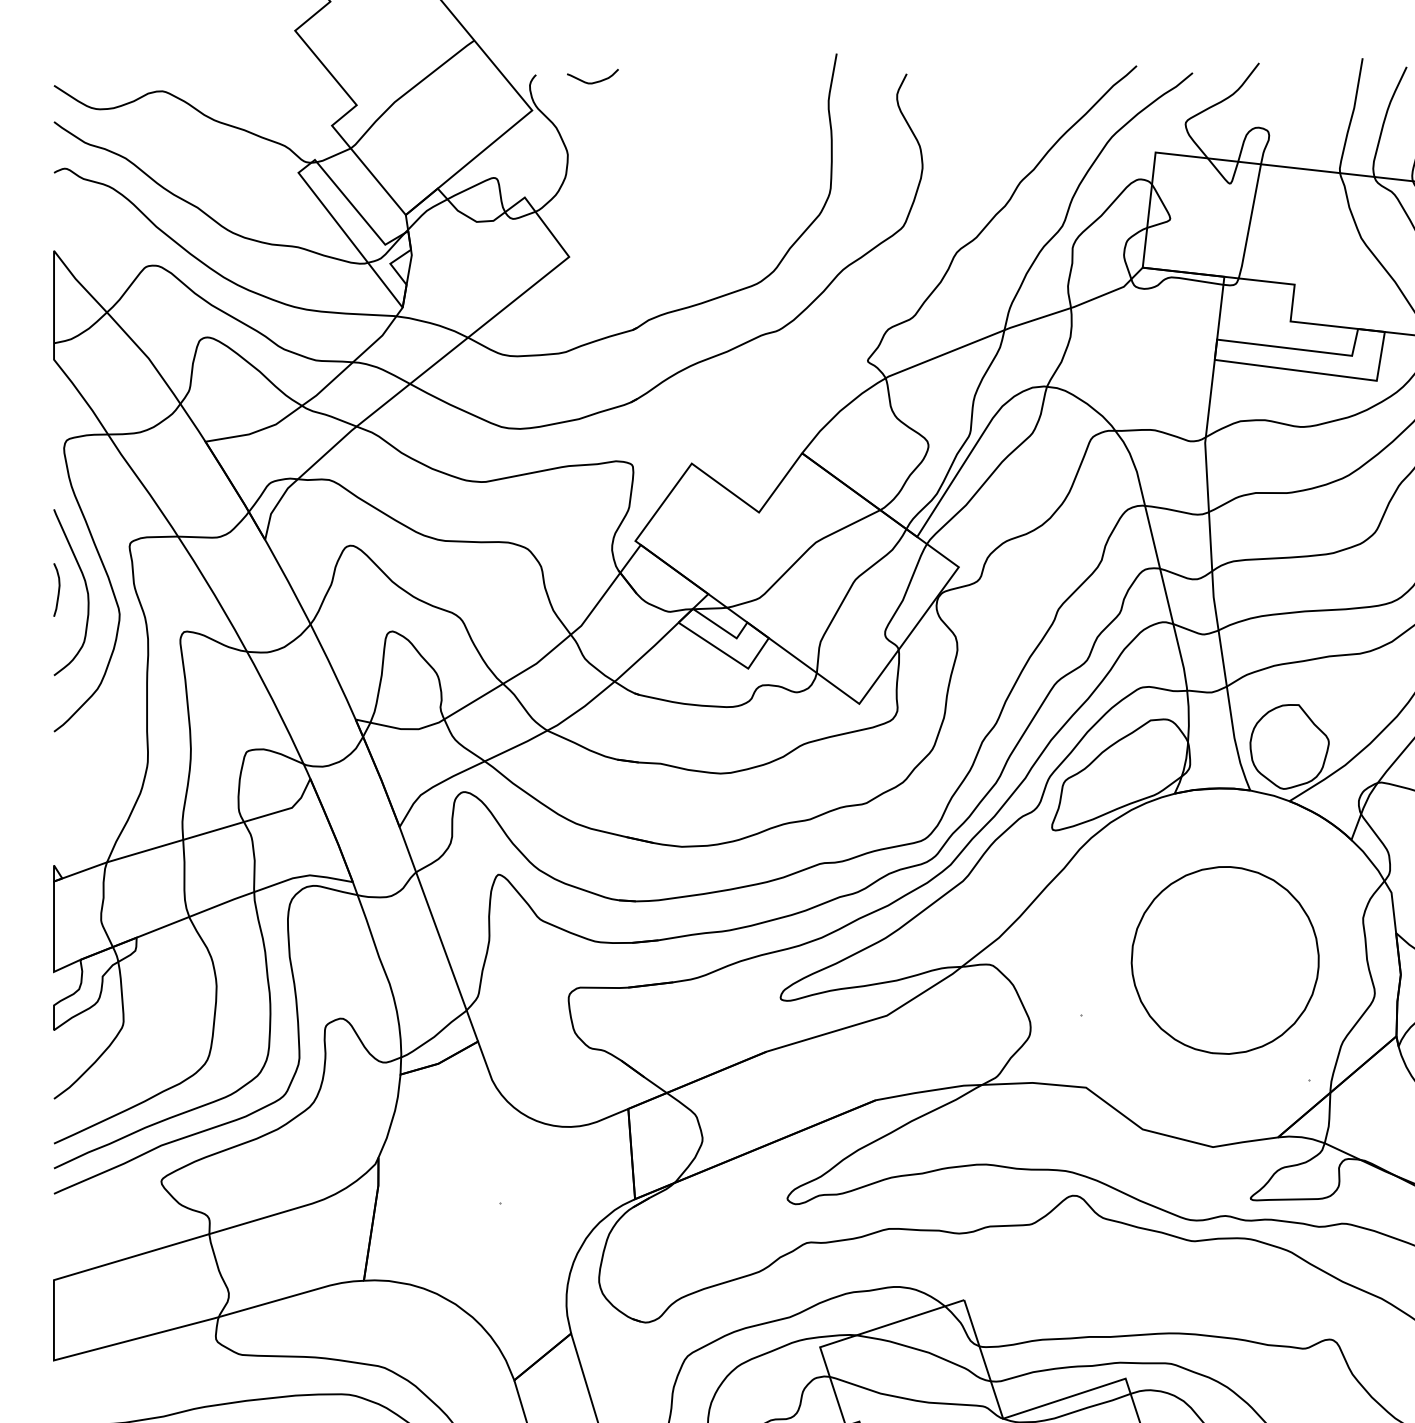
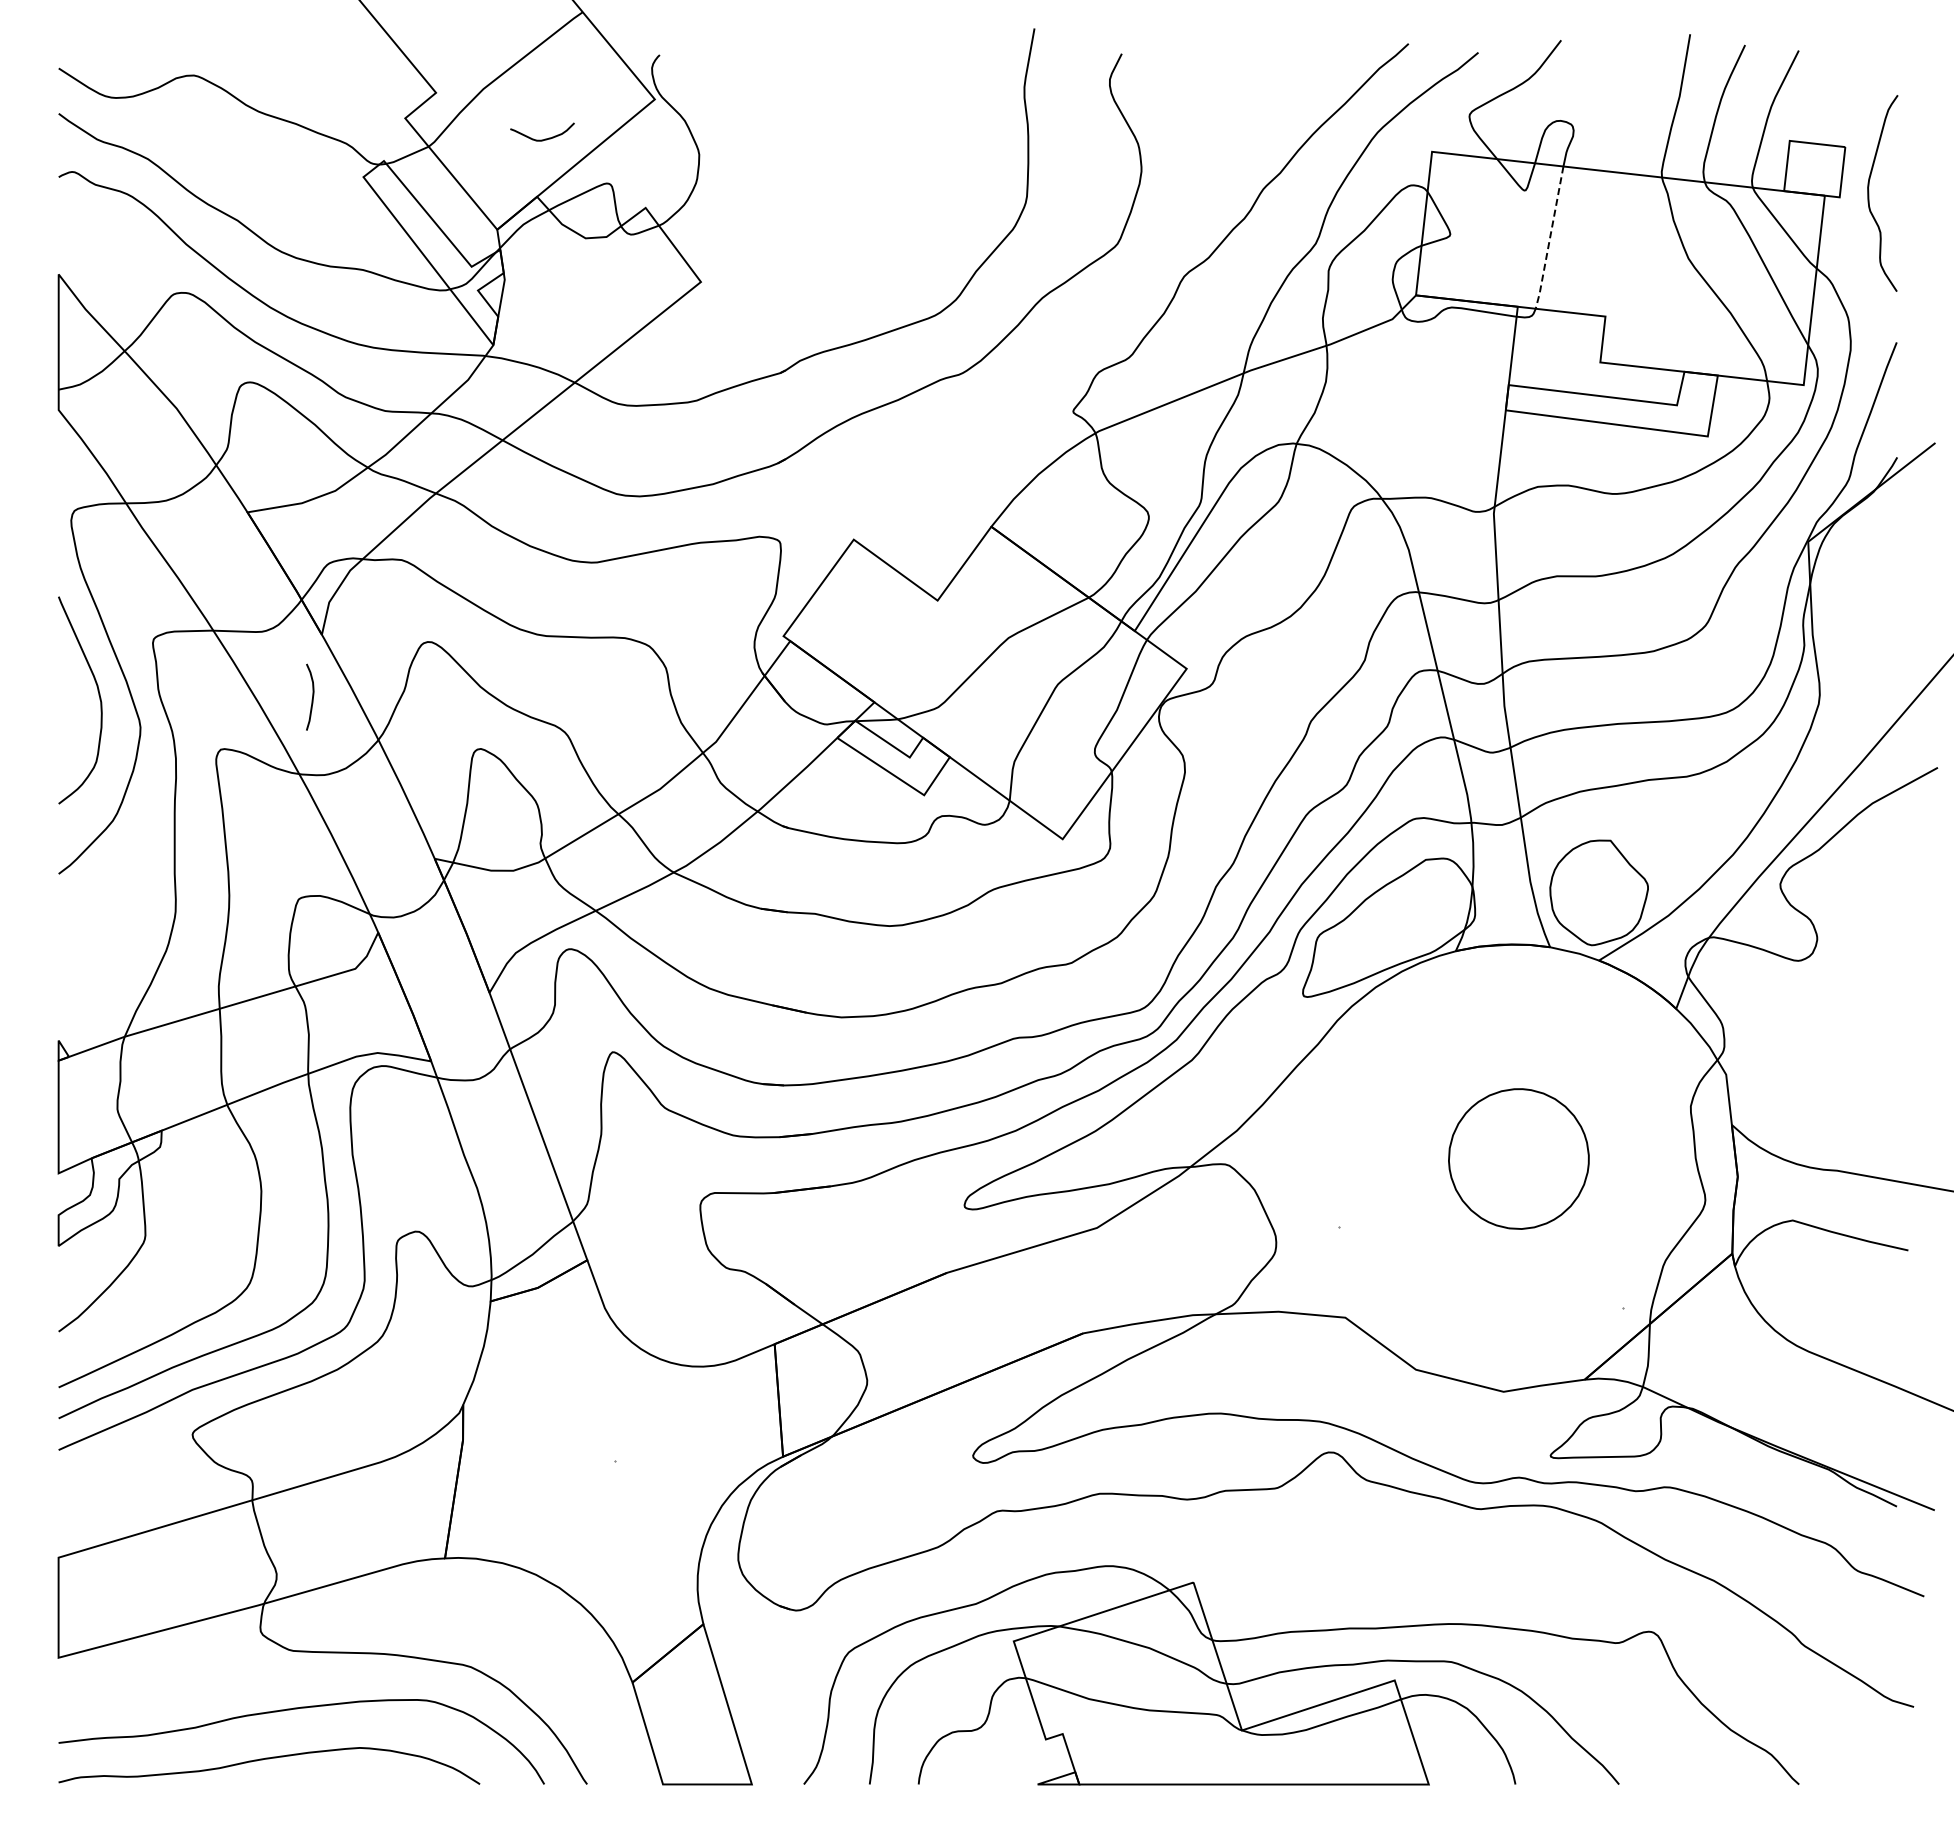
curve: (595, 81) -> (545, 138), moved
line: (1249, 222) -> (1549, 238), solid -> dashed
curve: (58, 589) -> (312, 696), moved
part: (1224, 959) -> (1518, 1158), size x0.6

